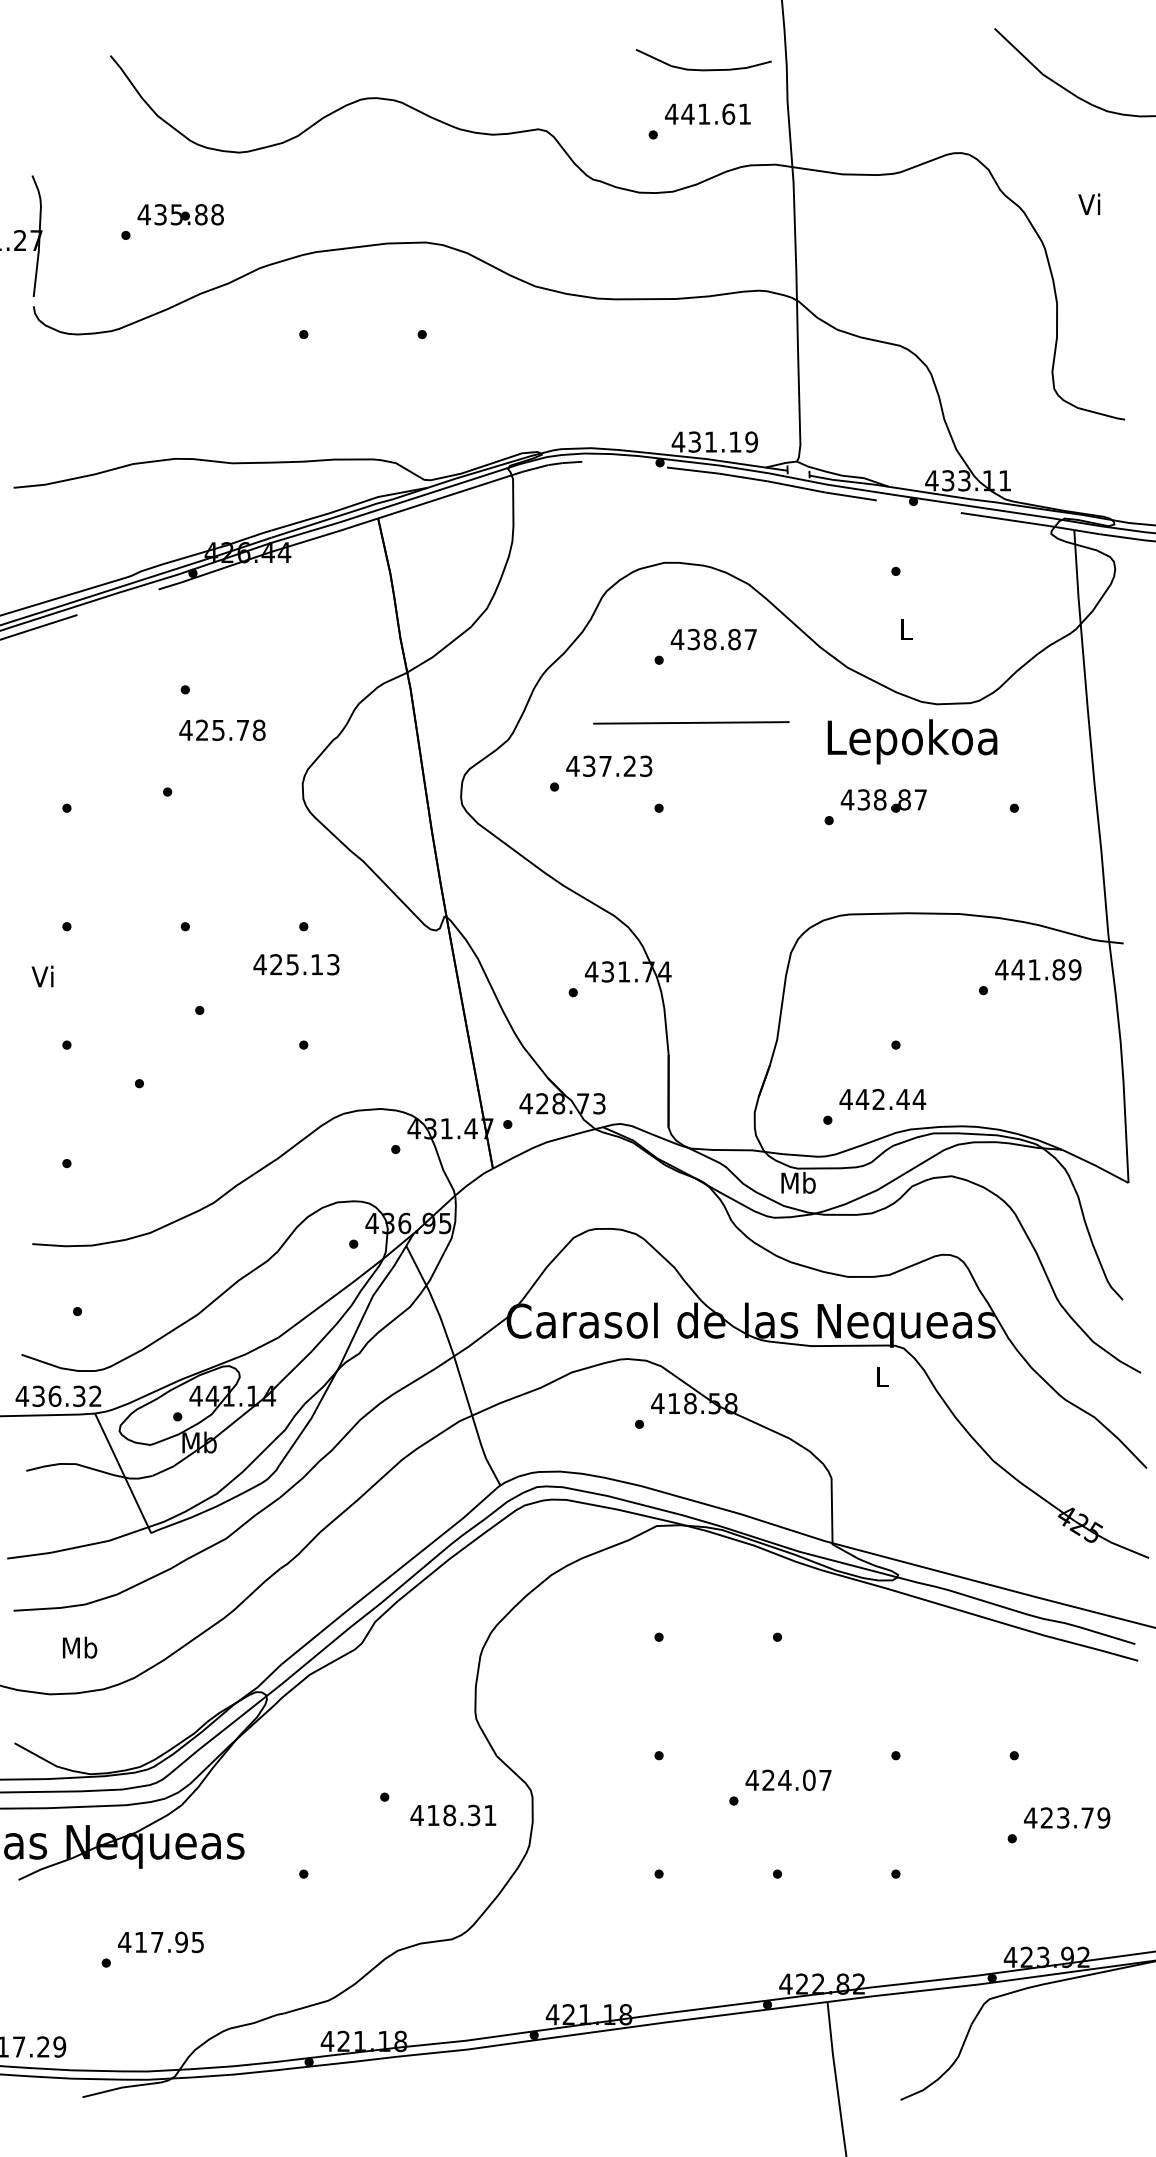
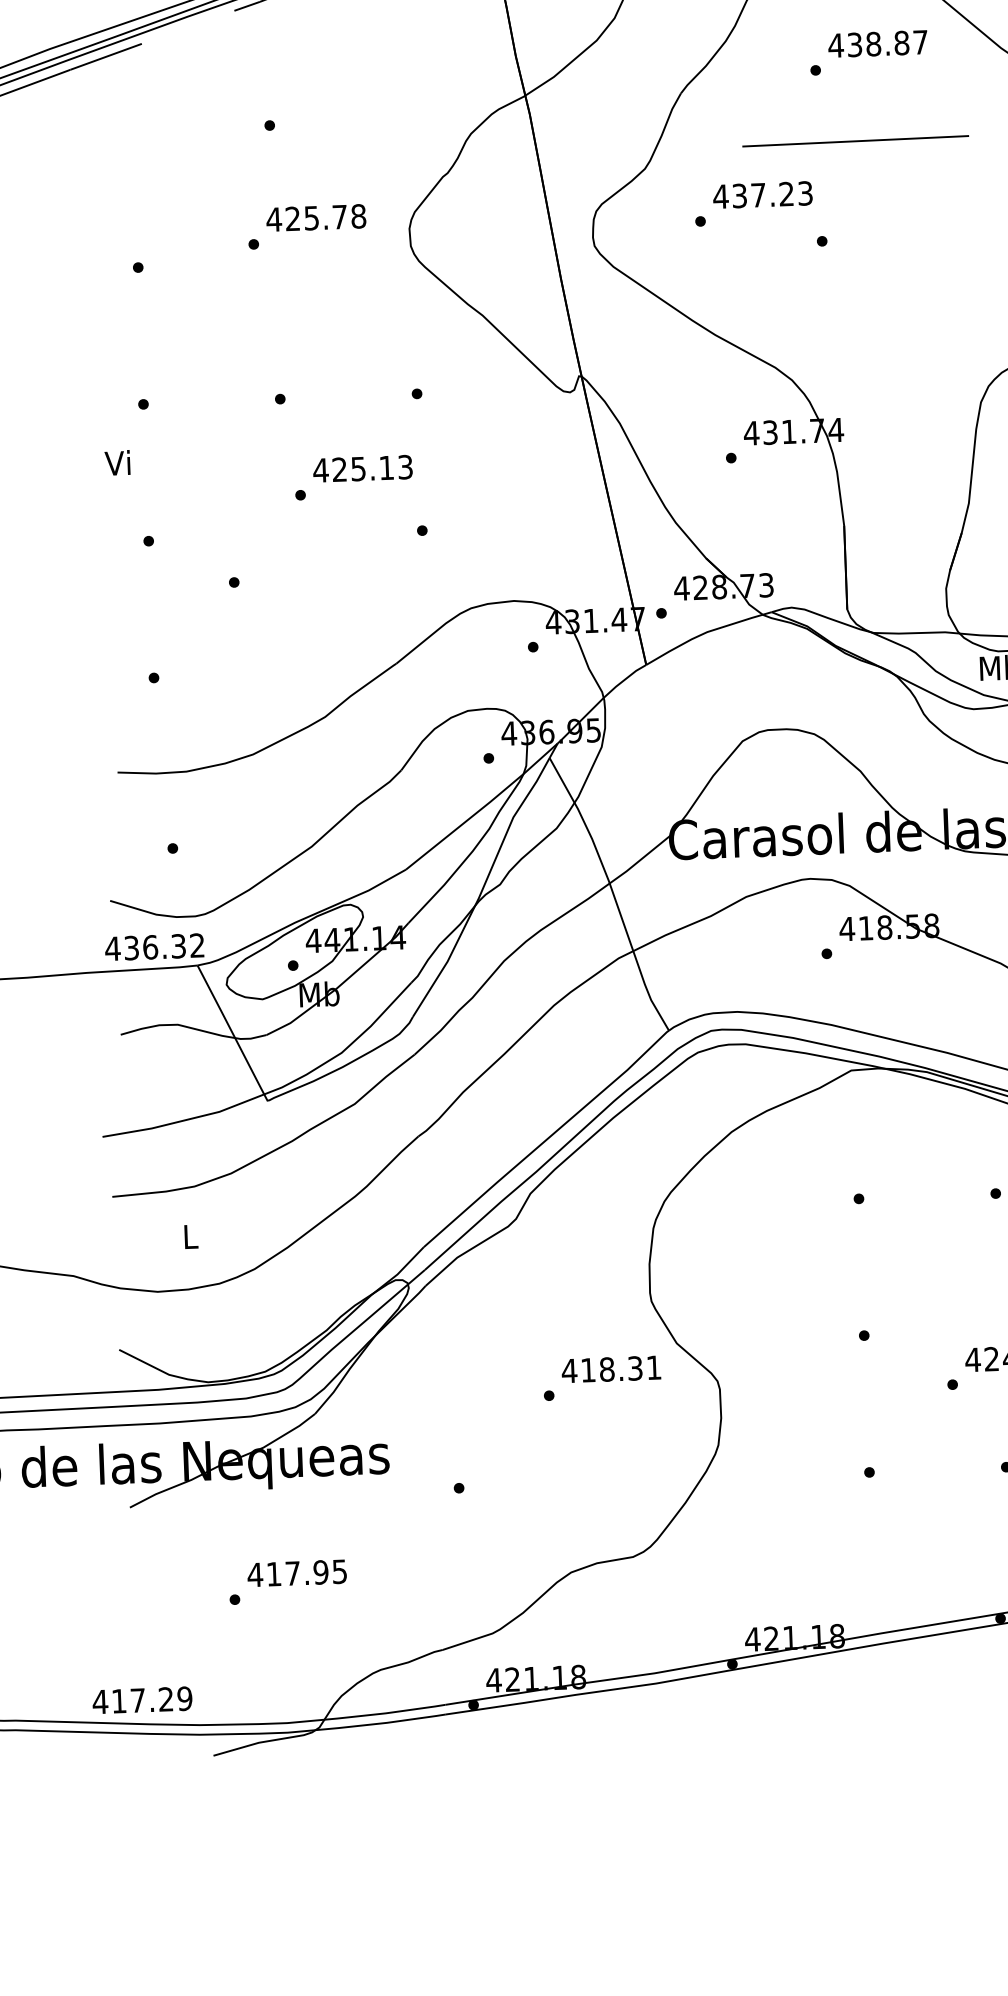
text: (222, 729) -> (316, 217), moved
text: (296, 964) -> (362, 468), moved
text: (80, 1647) -> (191, 1236), Mb -> L
text: (453, 1815) -> (611, 1369), moved

